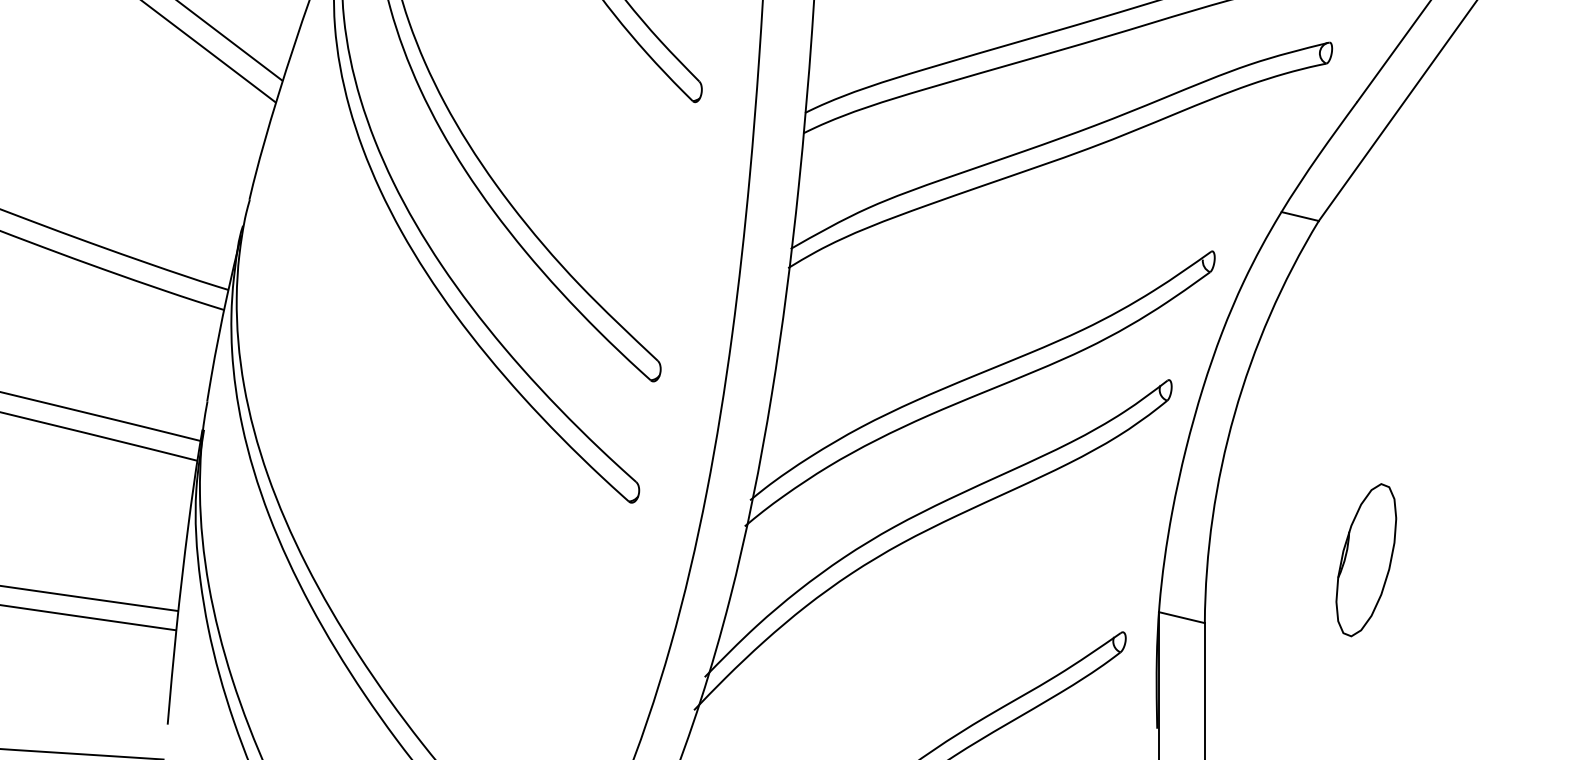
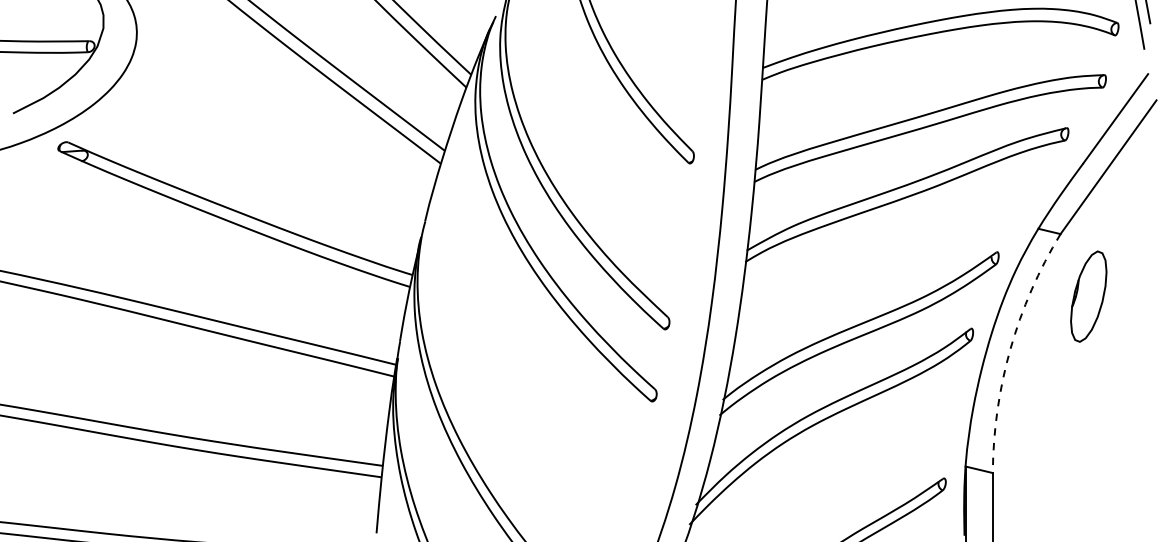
arc: (1234, 413) -> (1010, 348), solid -> dashed
part: (1365, 559) -> (1088, 296), moved

